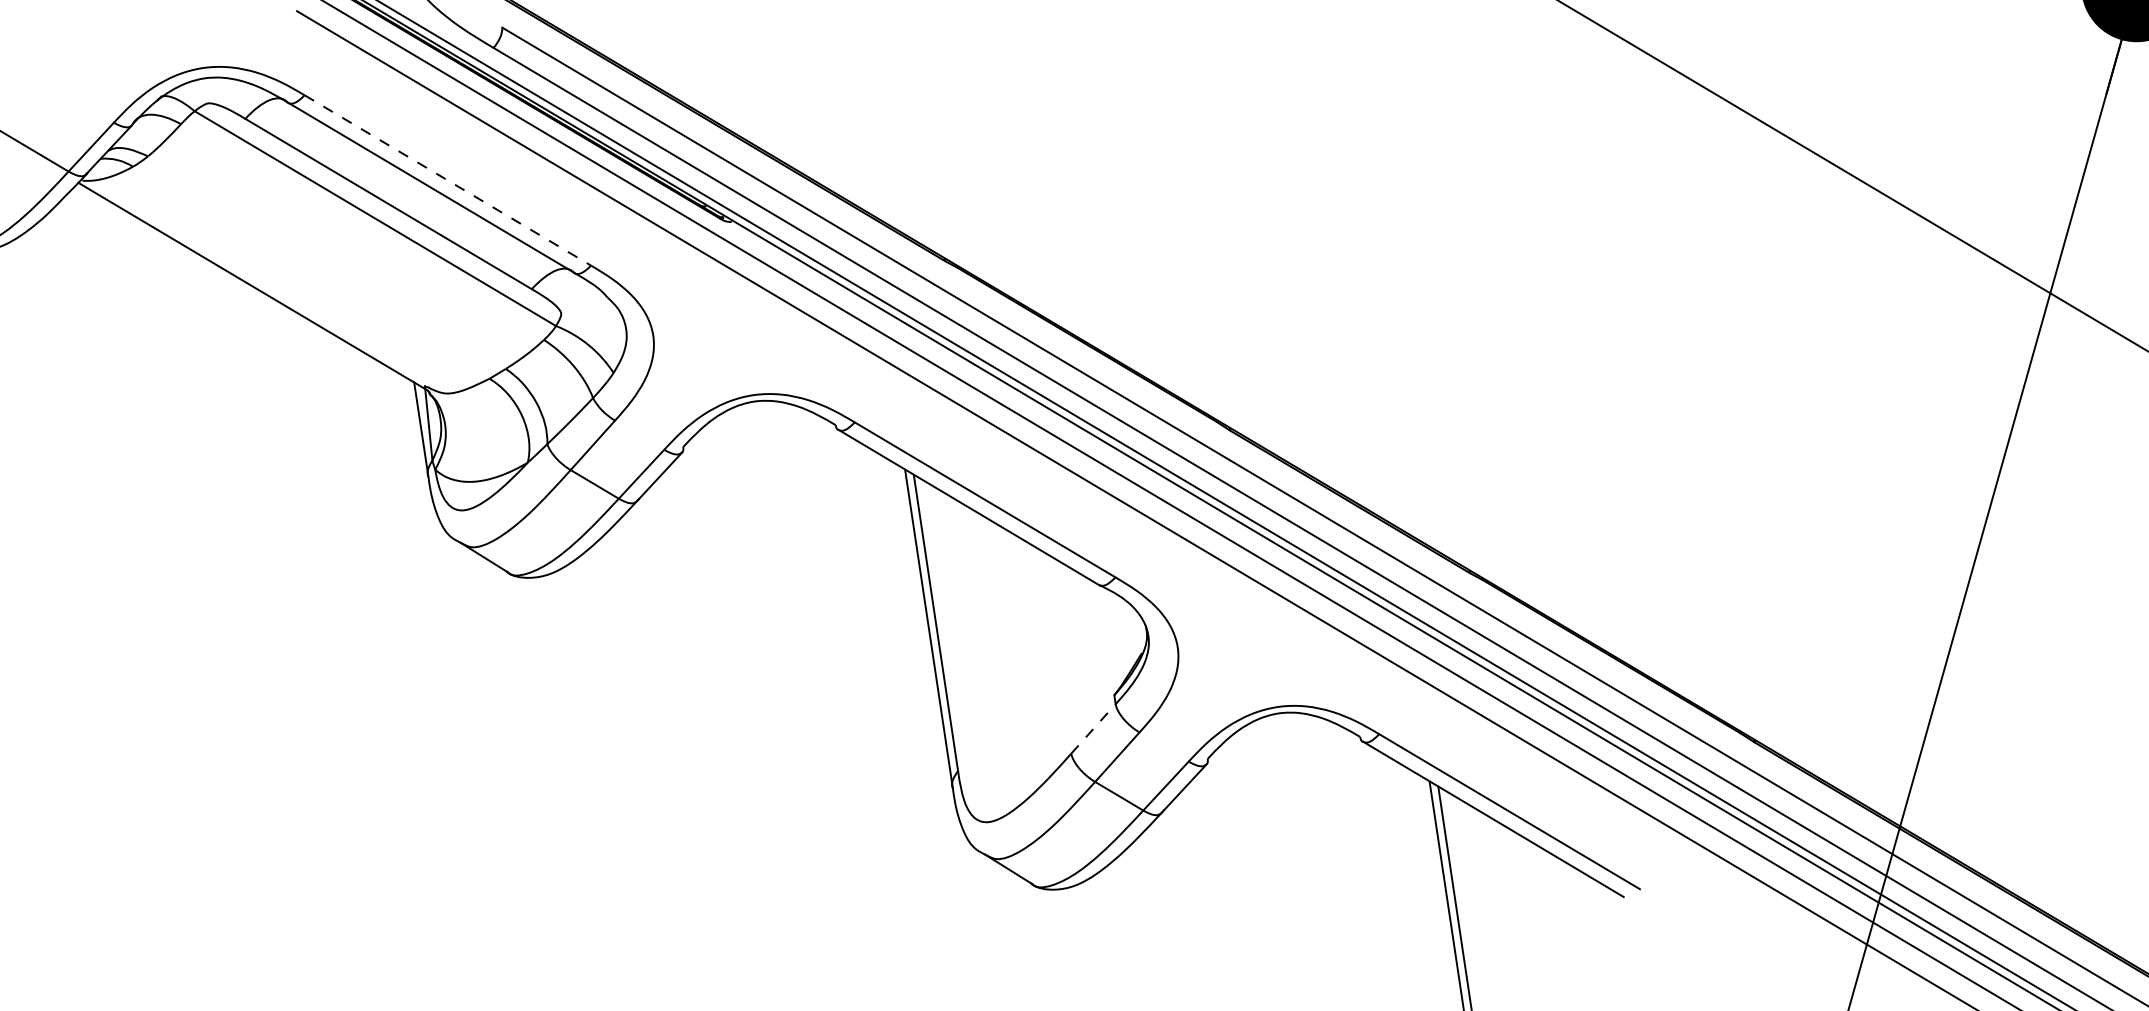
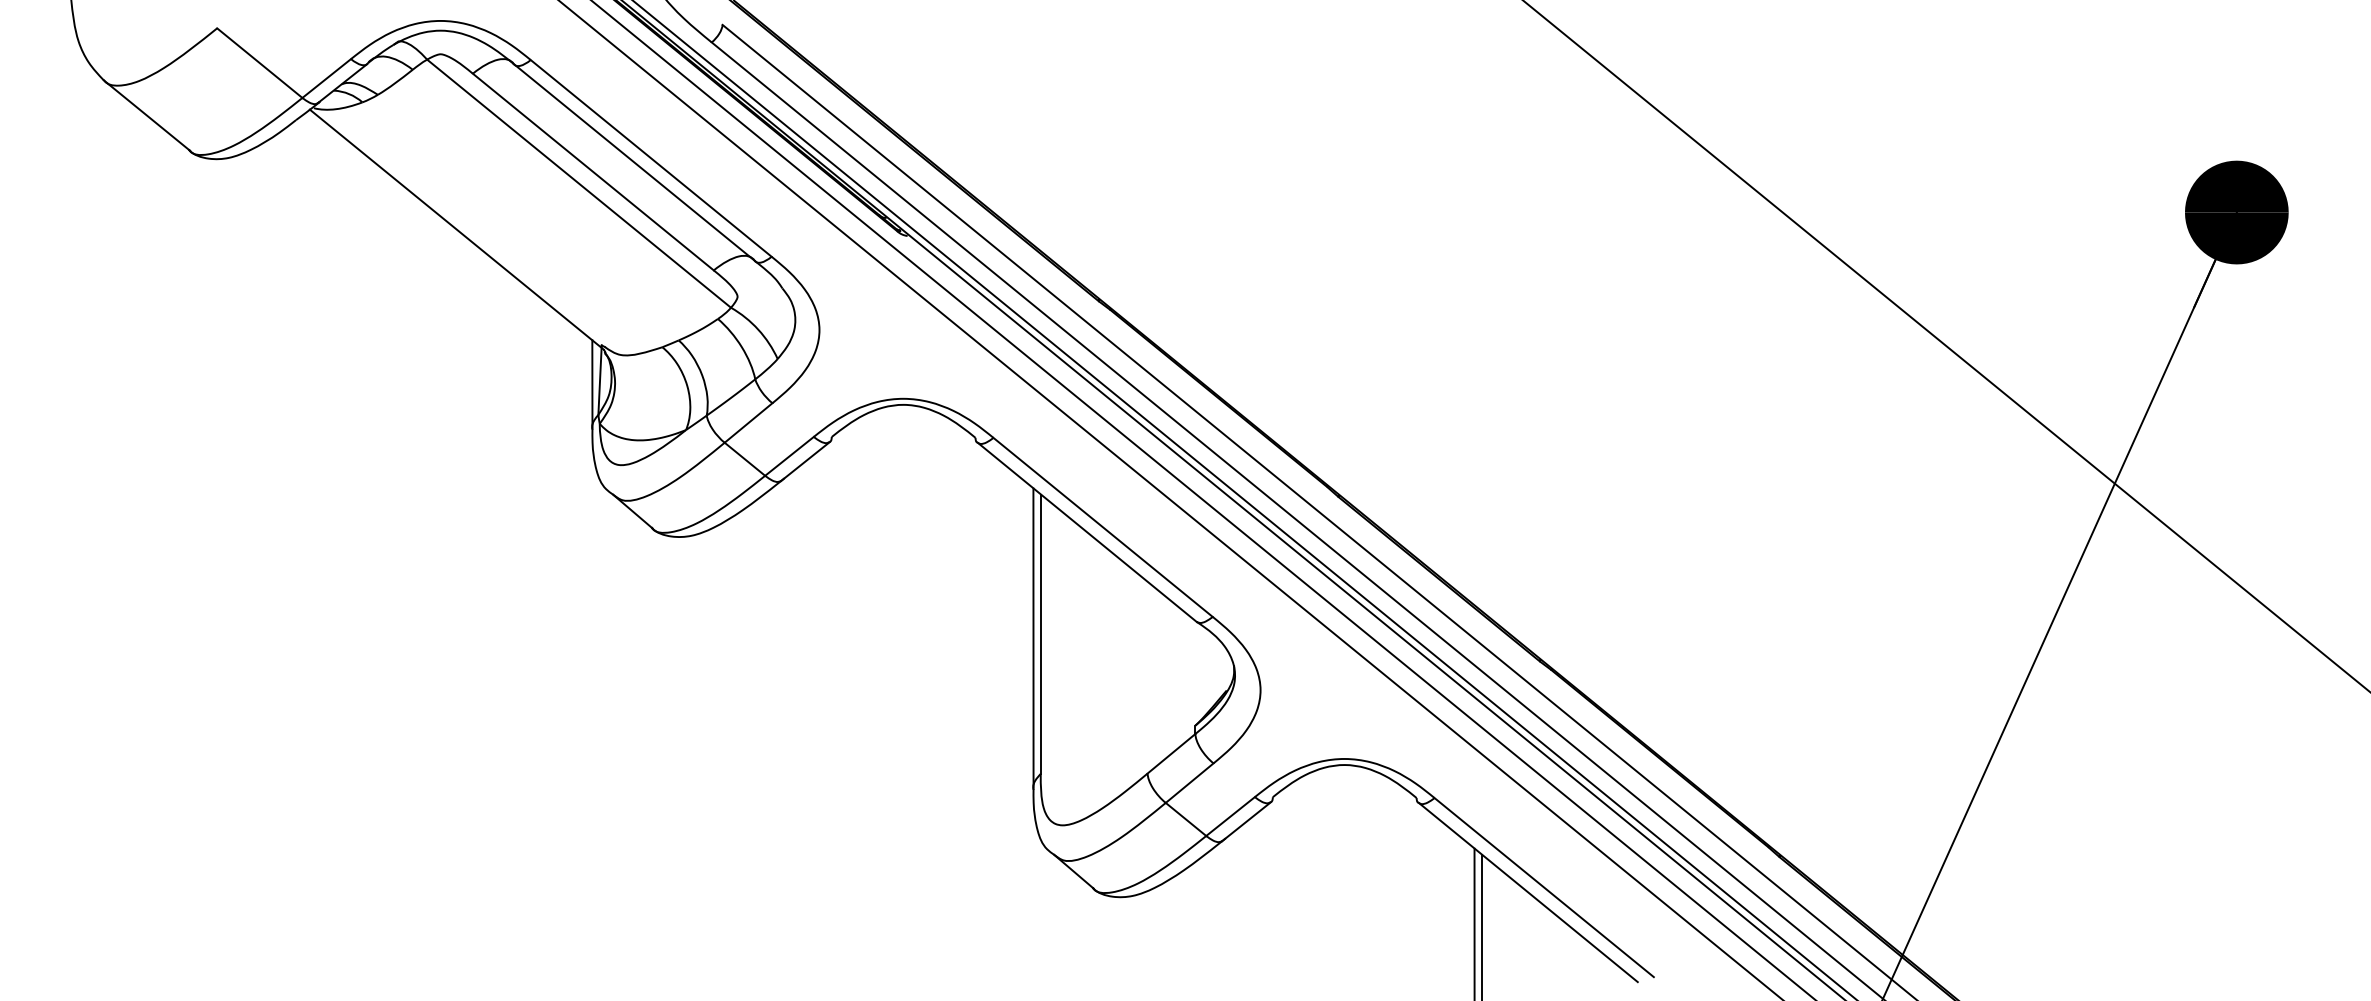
line: (448, 180) -> (651, 158), dashed -> solid
line: (1093, 728) -> (1171, 753), dashed -> solid

